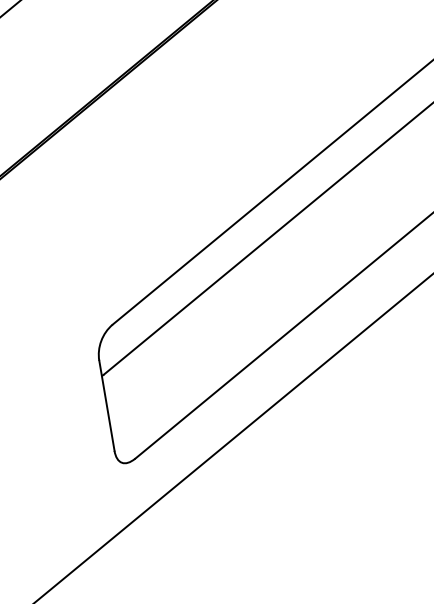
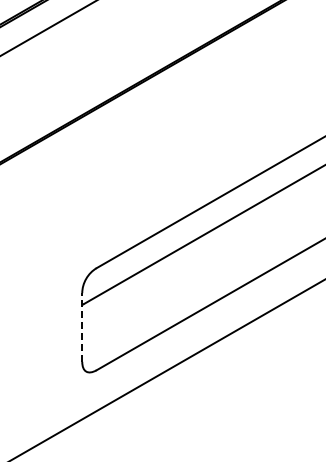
line: (107, 405) -> (82, 327), solid -> dashed

